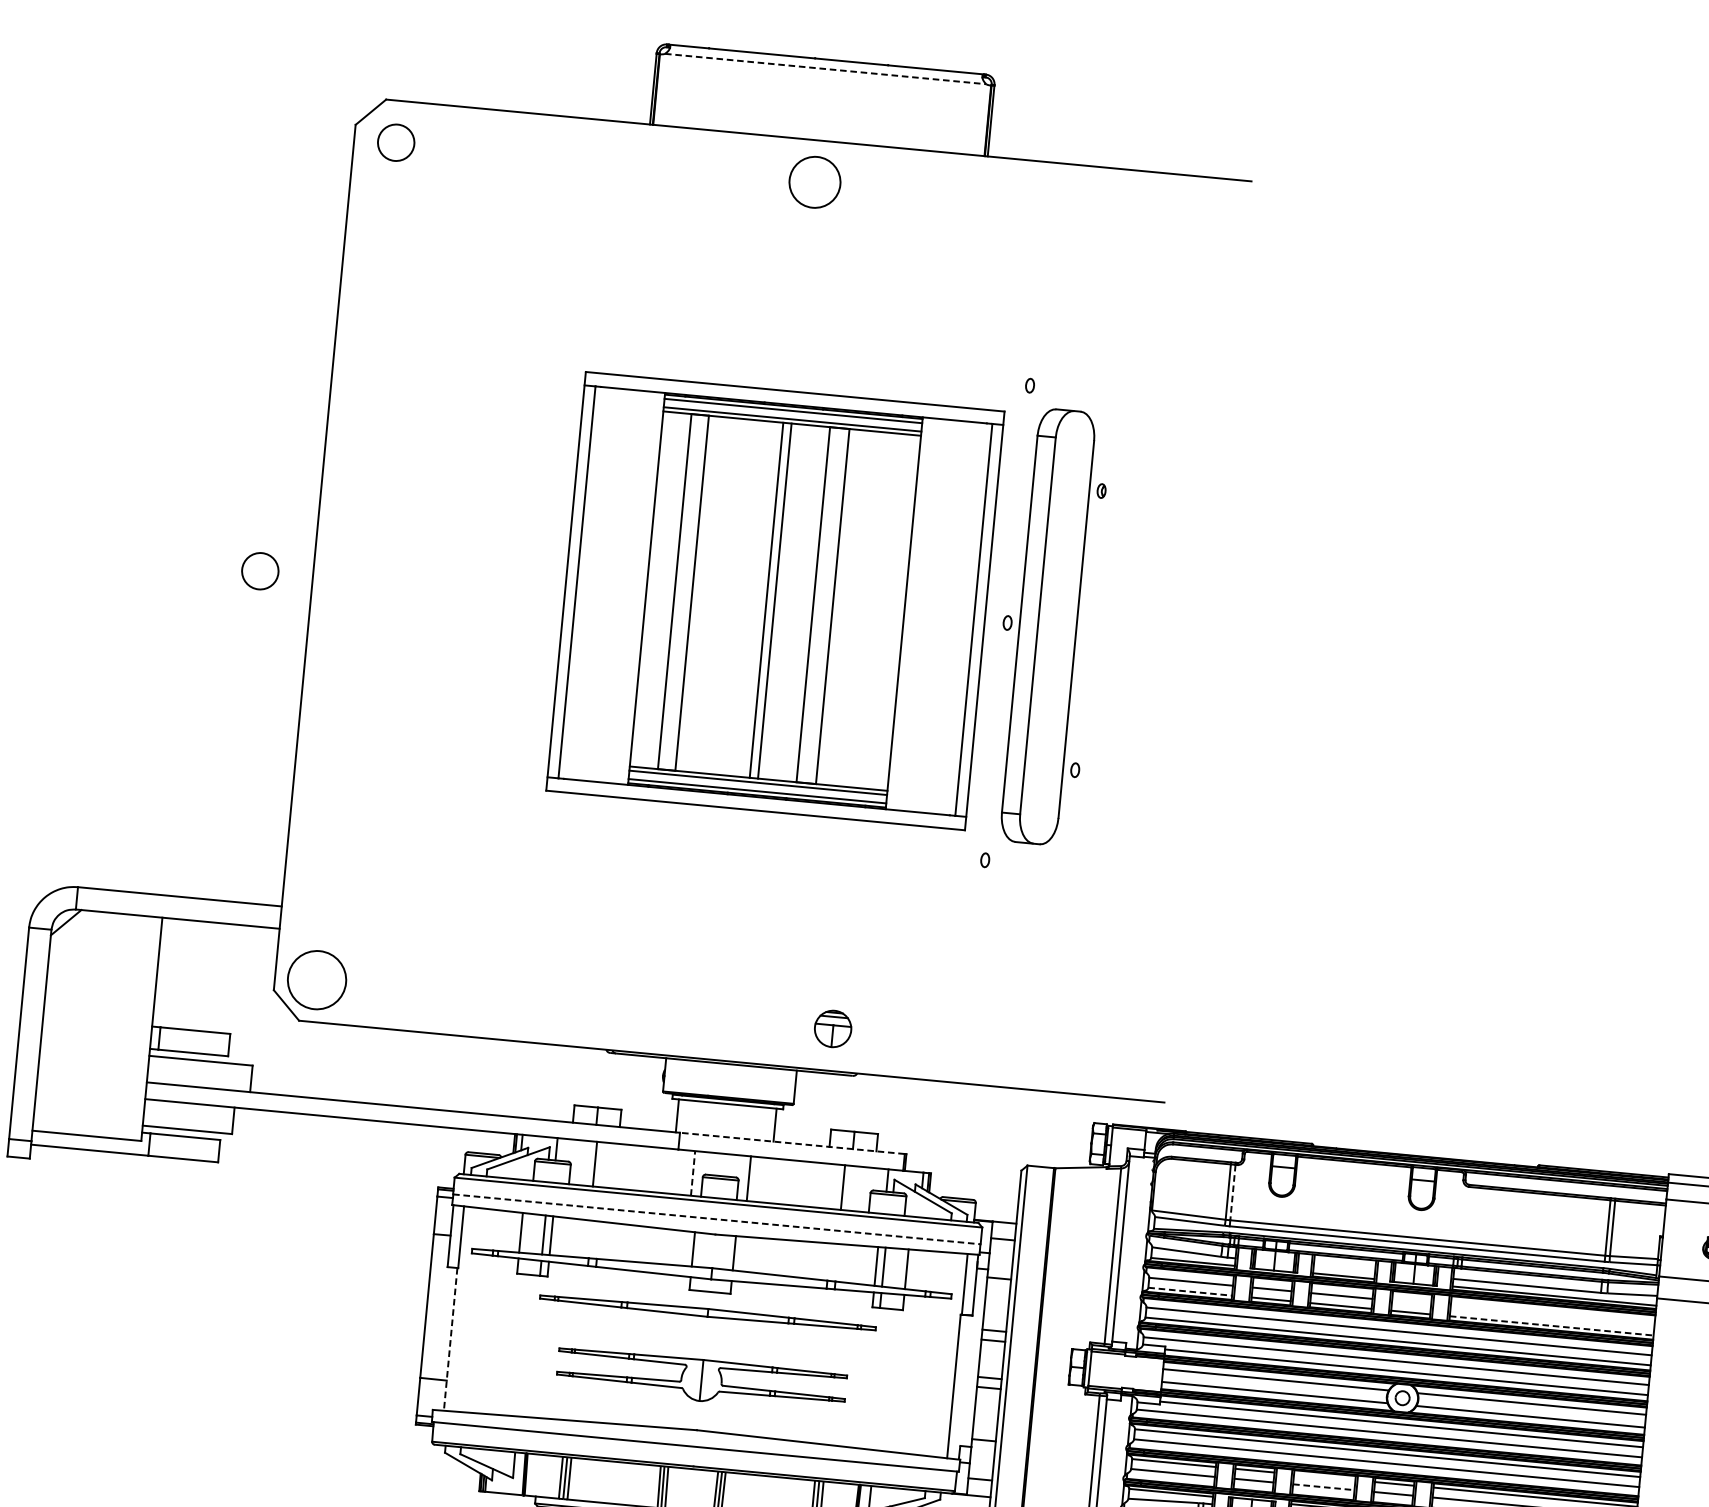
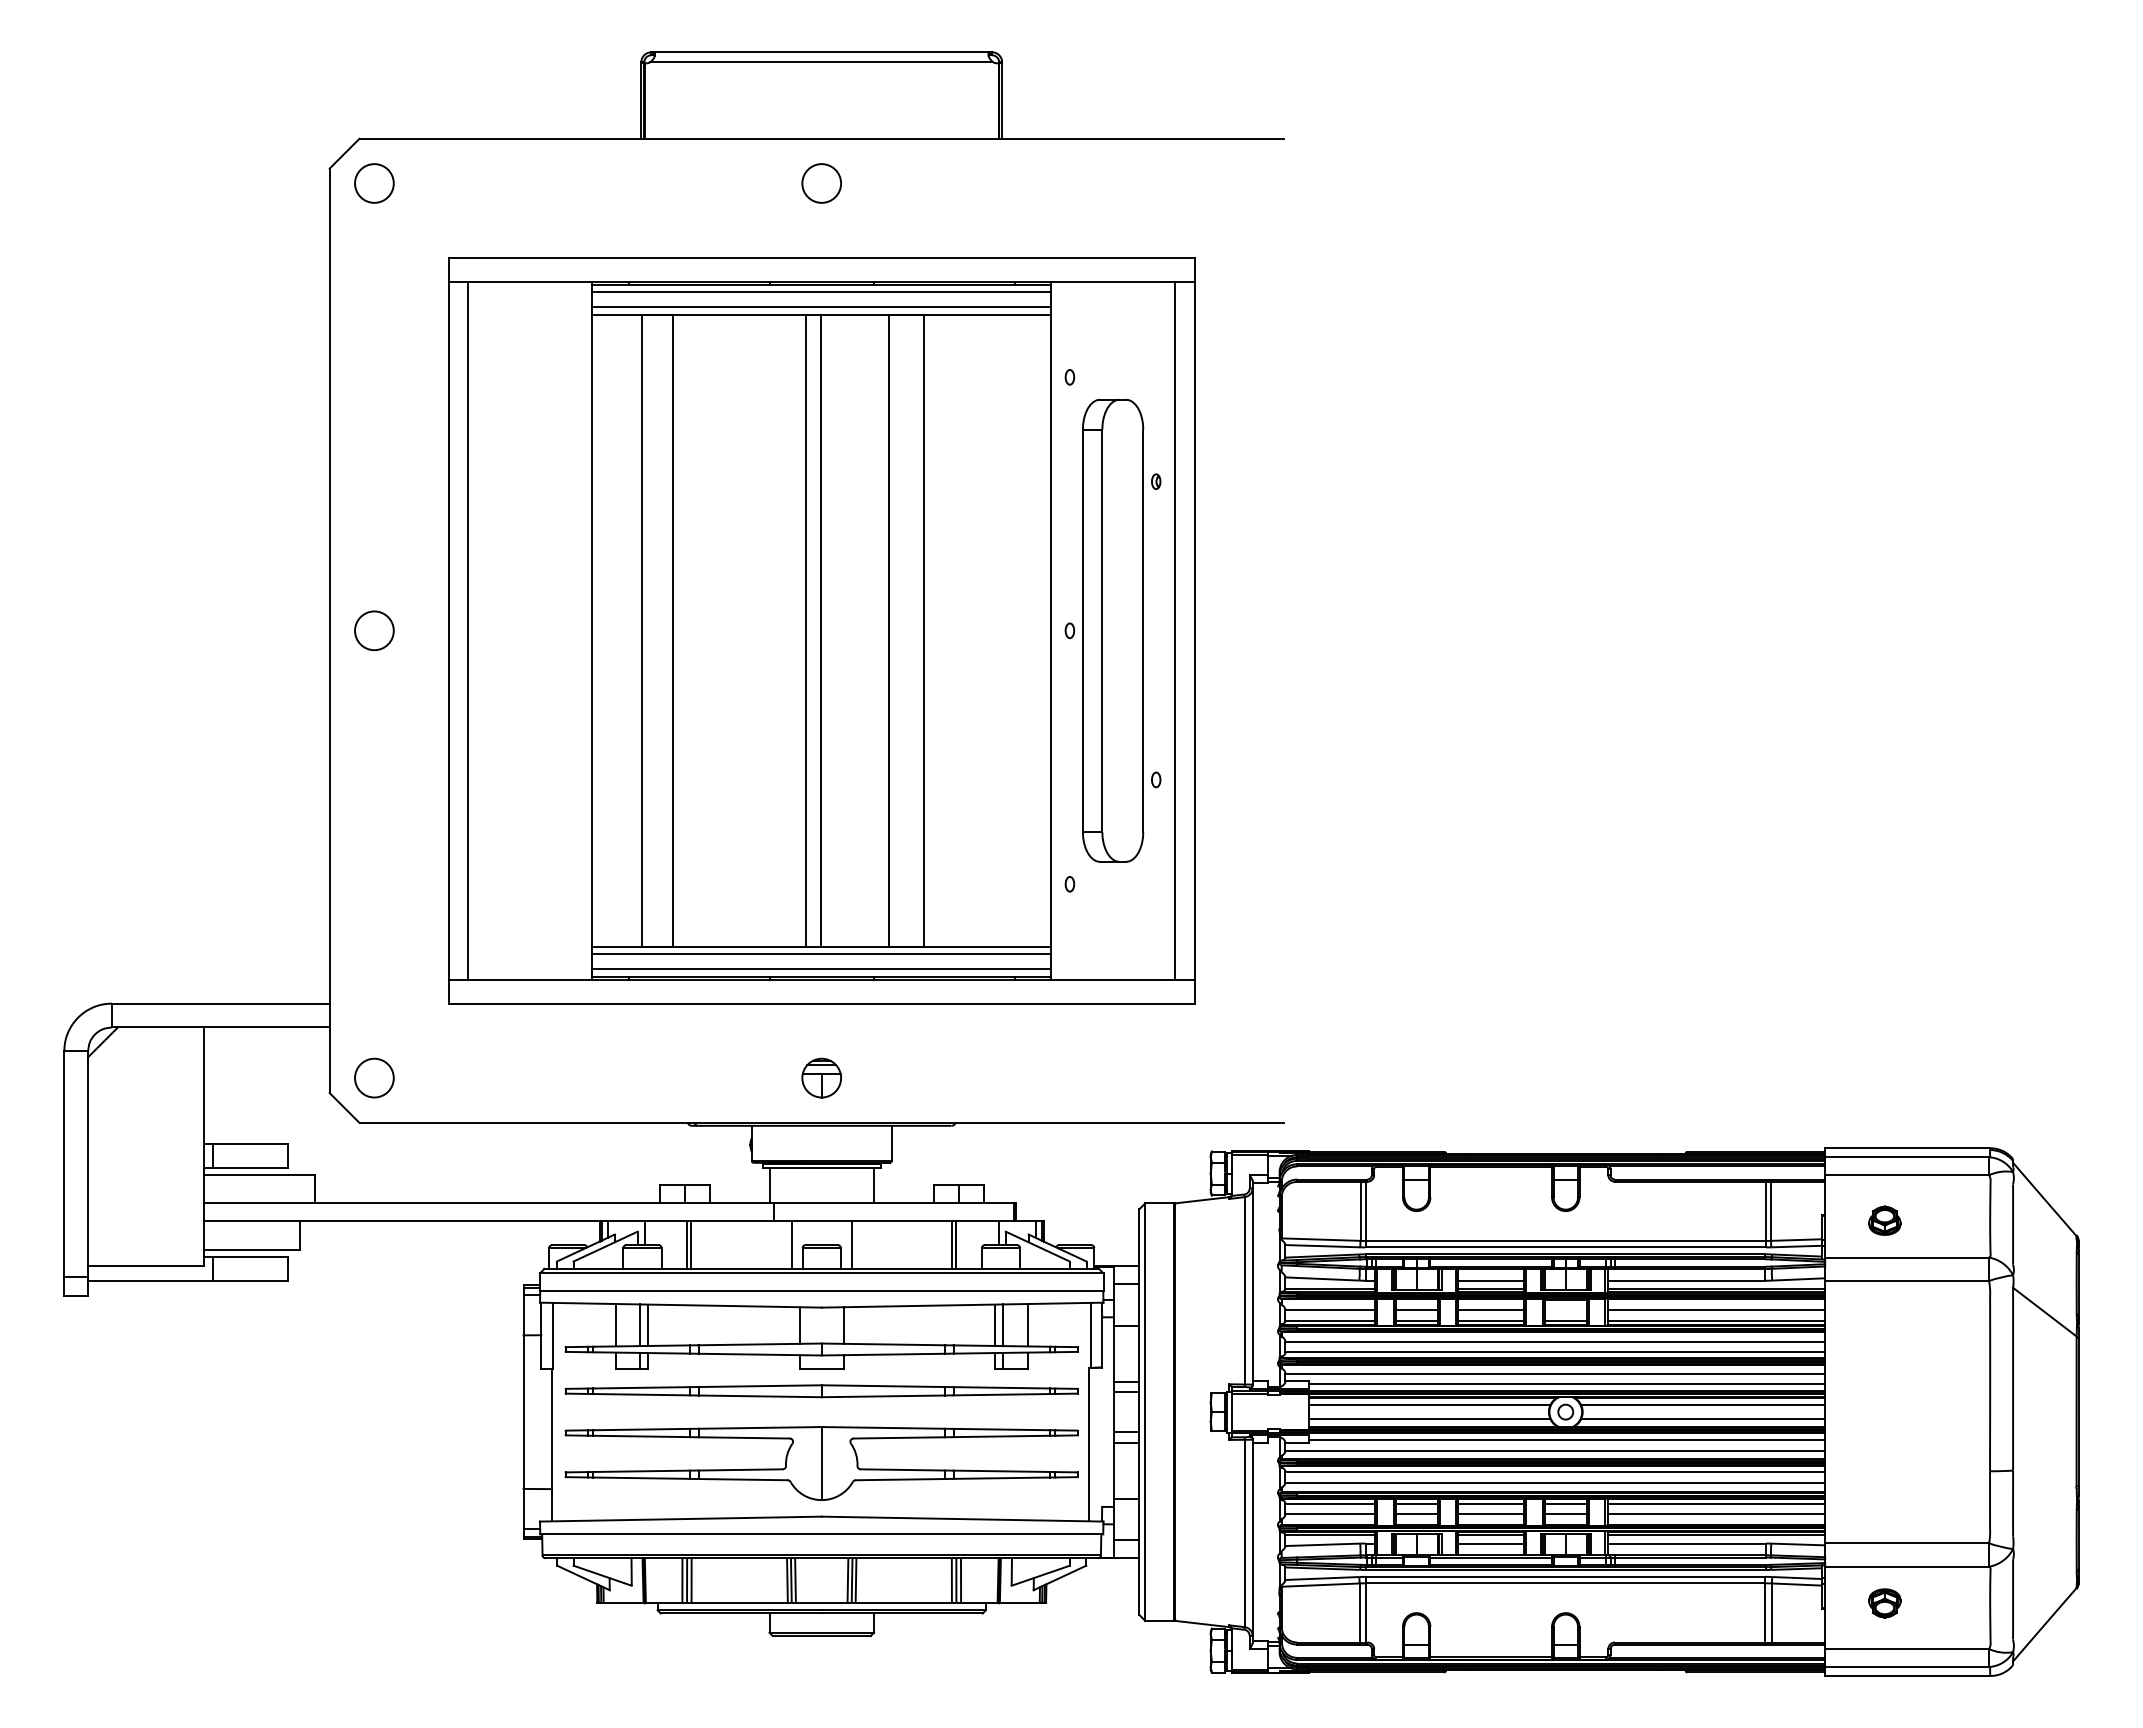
line: (825, 69) -> (821, 62), dashed -> solid
circle: (814, 182) -> (821, 183), size x0.71
circle: (260, 570) -> (374, 630), moved
part: (775, 600) -> (821, 630), size x1.67
circle: (317, 979) -> (374, 1077), size x0.62
part: (832, 1028) -> (821, 1077), moved
line: (791, 1143) -> (893, 1203), dashed -> solid
line: (599, 1163) -> (691, 1244), added
line: (692, 1173) -> (791, 1245), dashed -> solid
line: (847, 1187) -> (956, 1244), added
line: (1232, 1192) -> (1365, 1211), dashed -> solid
line: (716, 1219) -> (821, 1291), dashed -> solid
line: (1344, 1268) -> (1491, 1280), added
line: (1190, 1291) -> (1330, 1320), dashed -> solid
part: (707, 1313) -> (821, 1391), size x1.43
line: (1552, 1315) -> (1716, 1309), added
line: (1551, 1325) -> (1716, 1320), dashed -> solid
line: (450, 1339) -> (551, 1445), dashed -> solid
part: (701, 1380) -> (821, 1463), size x1.67
line: (1325, 1477) -> (1491, 1503), added
line: (1324, 1487) -> (1491, 1514), dashed -> solid

